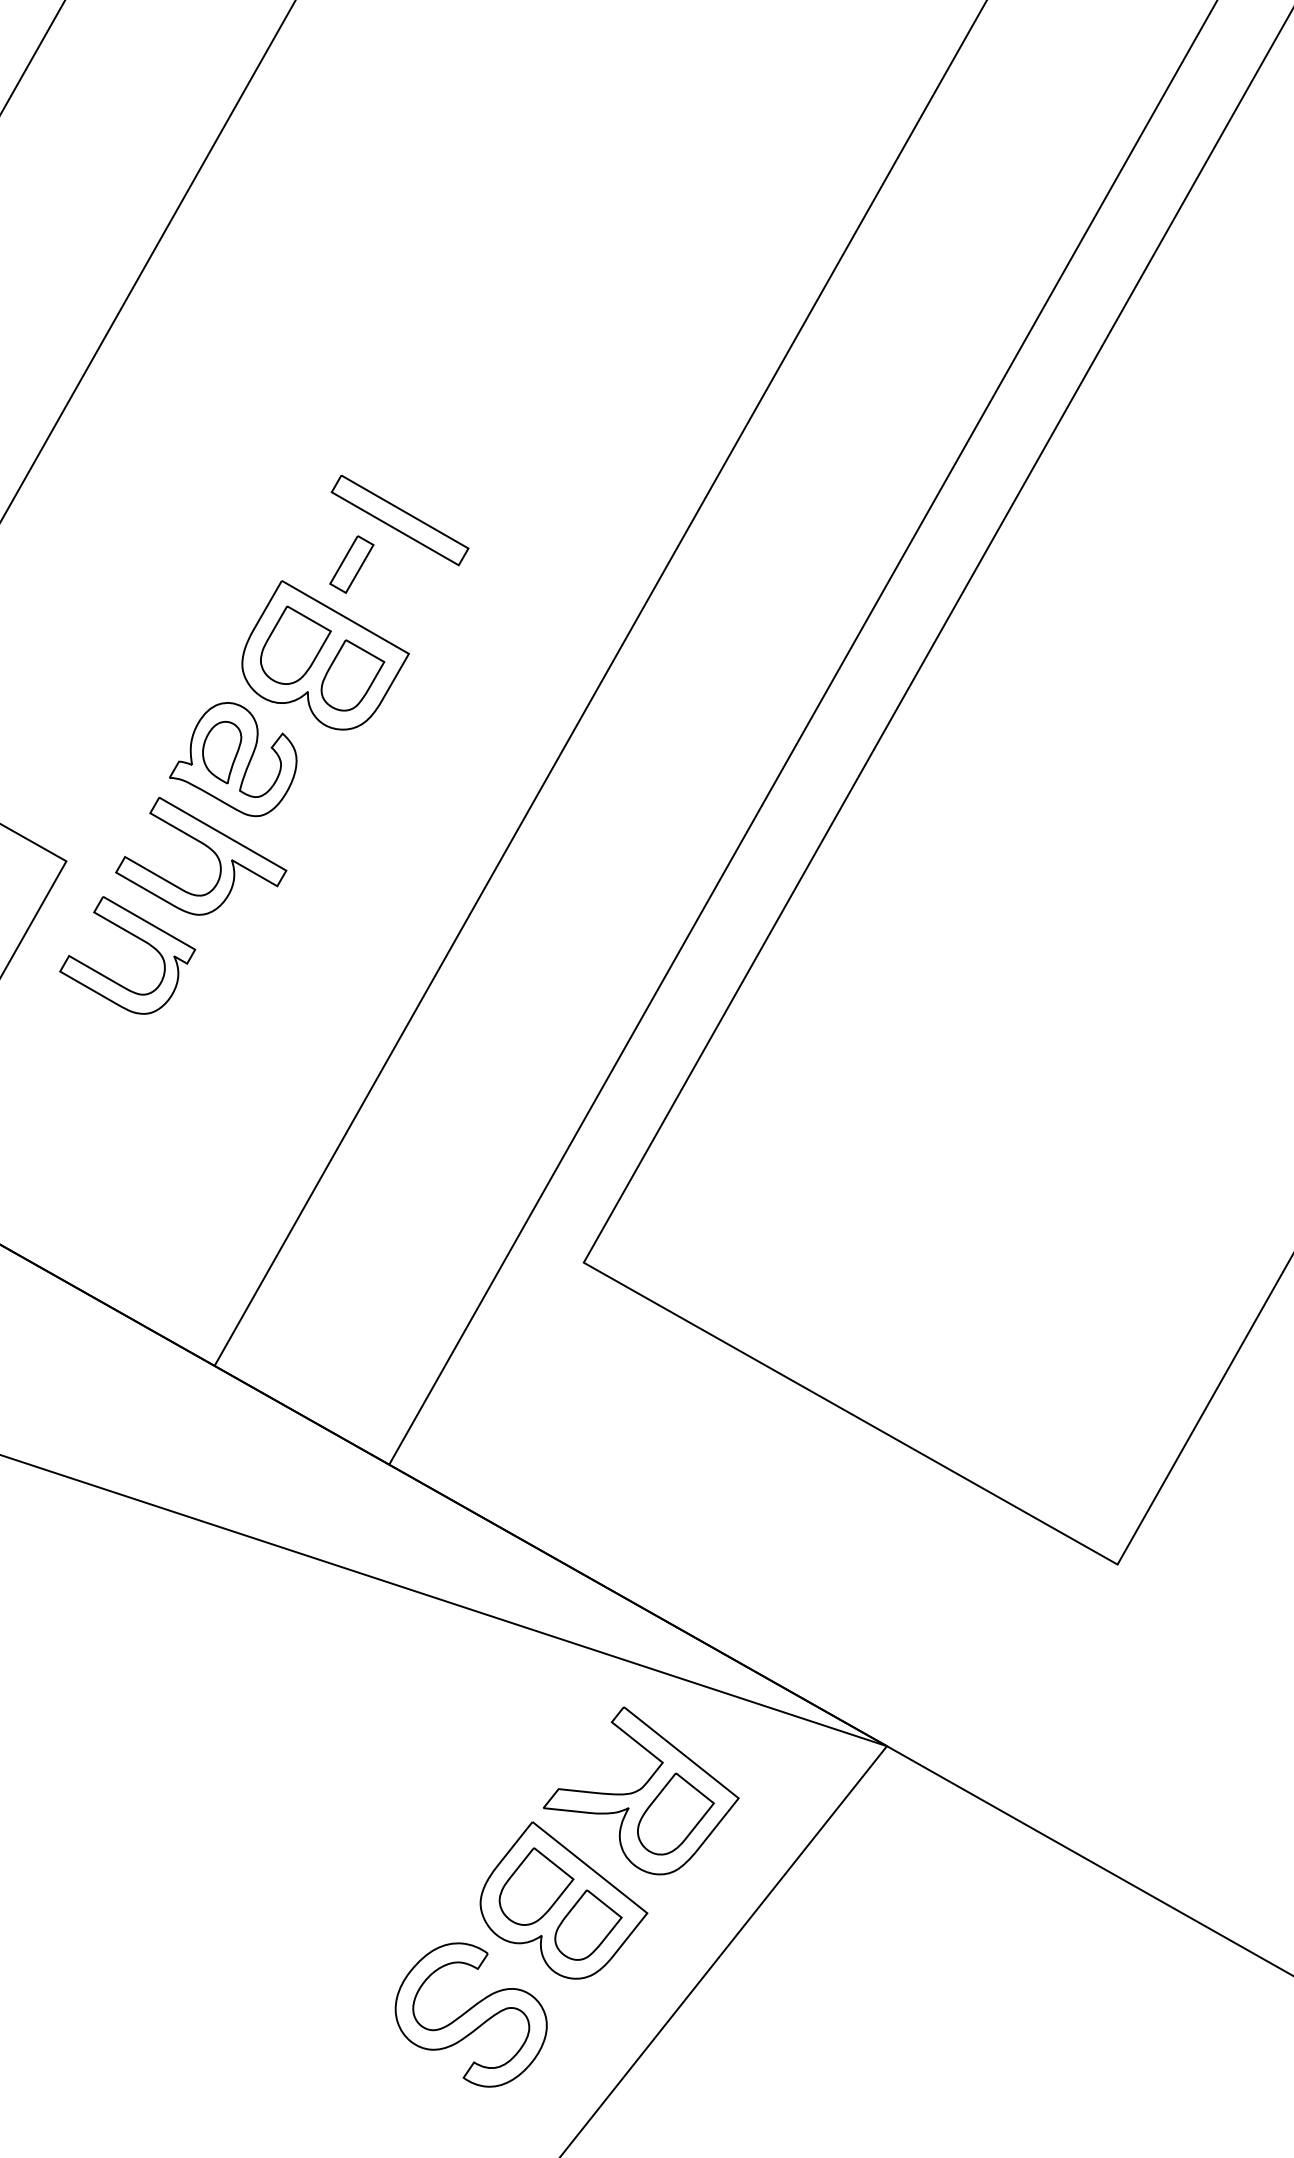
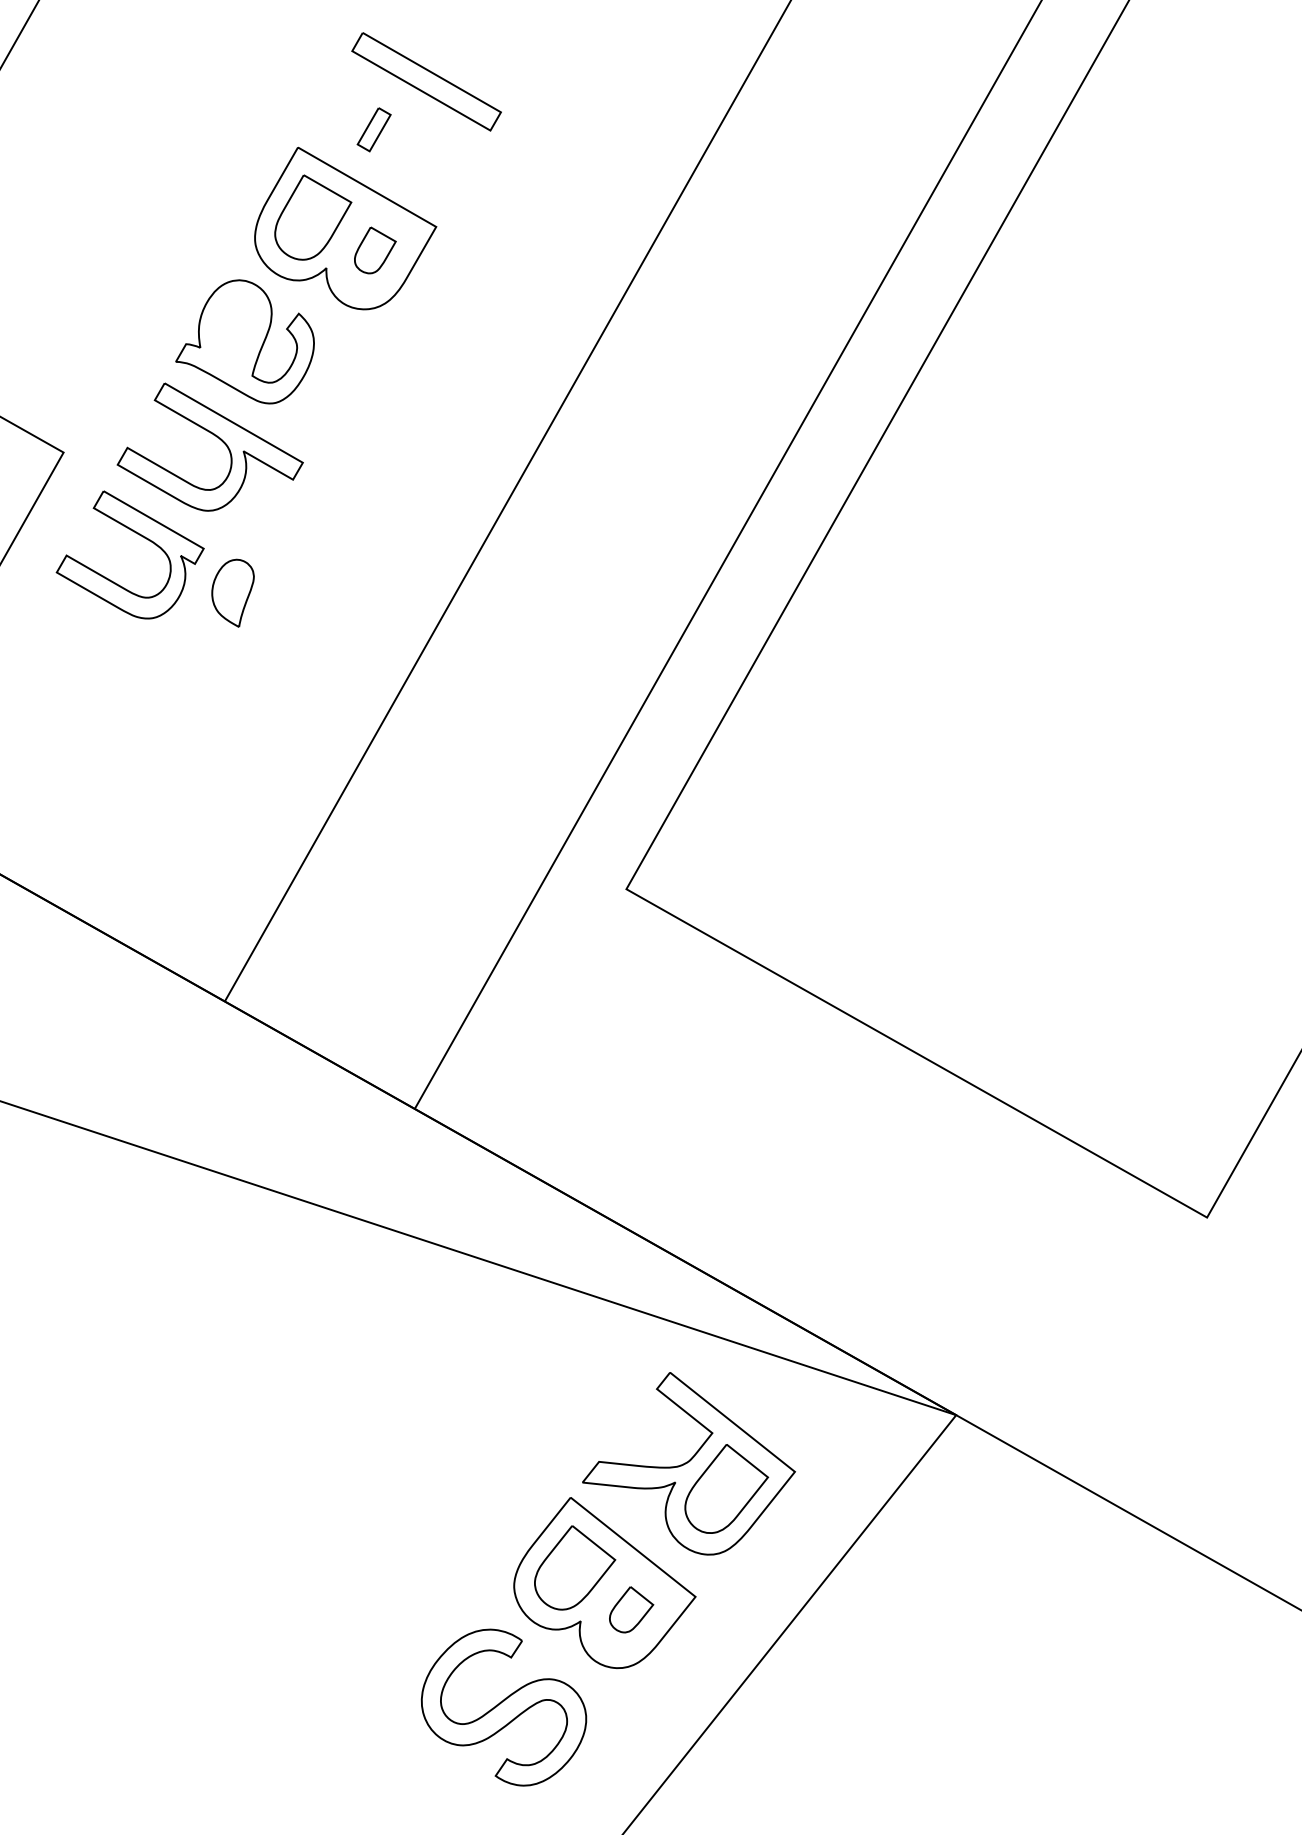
part: (351, 564) -> (373, 129), size x0.7
part: (352, 675) -> (374, 250), size x0.6
part: (222, 752) -> (233, 593), moved
part: (588, 1924) -> (631, 1609), size x0.6

